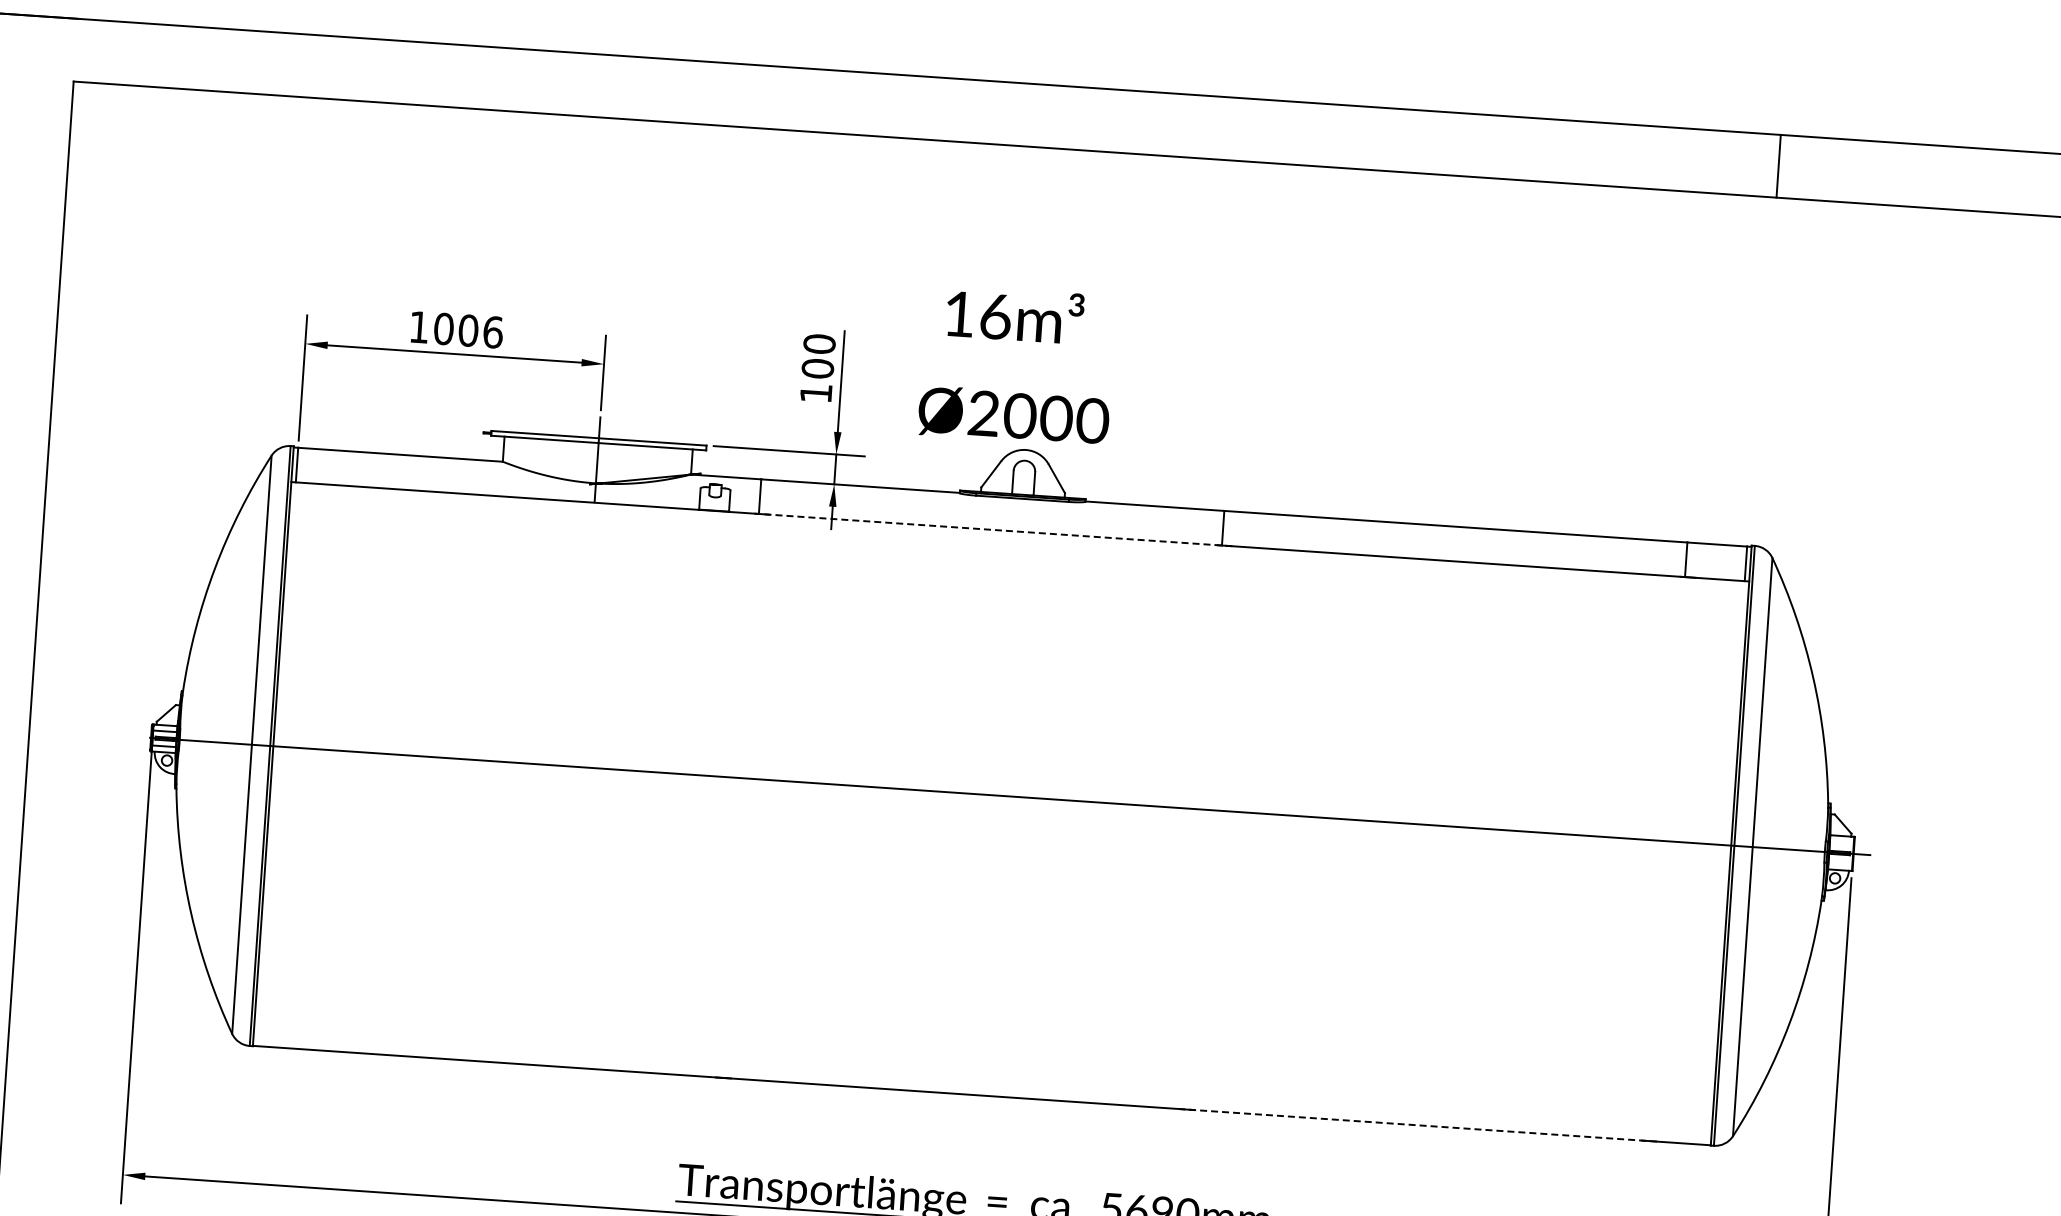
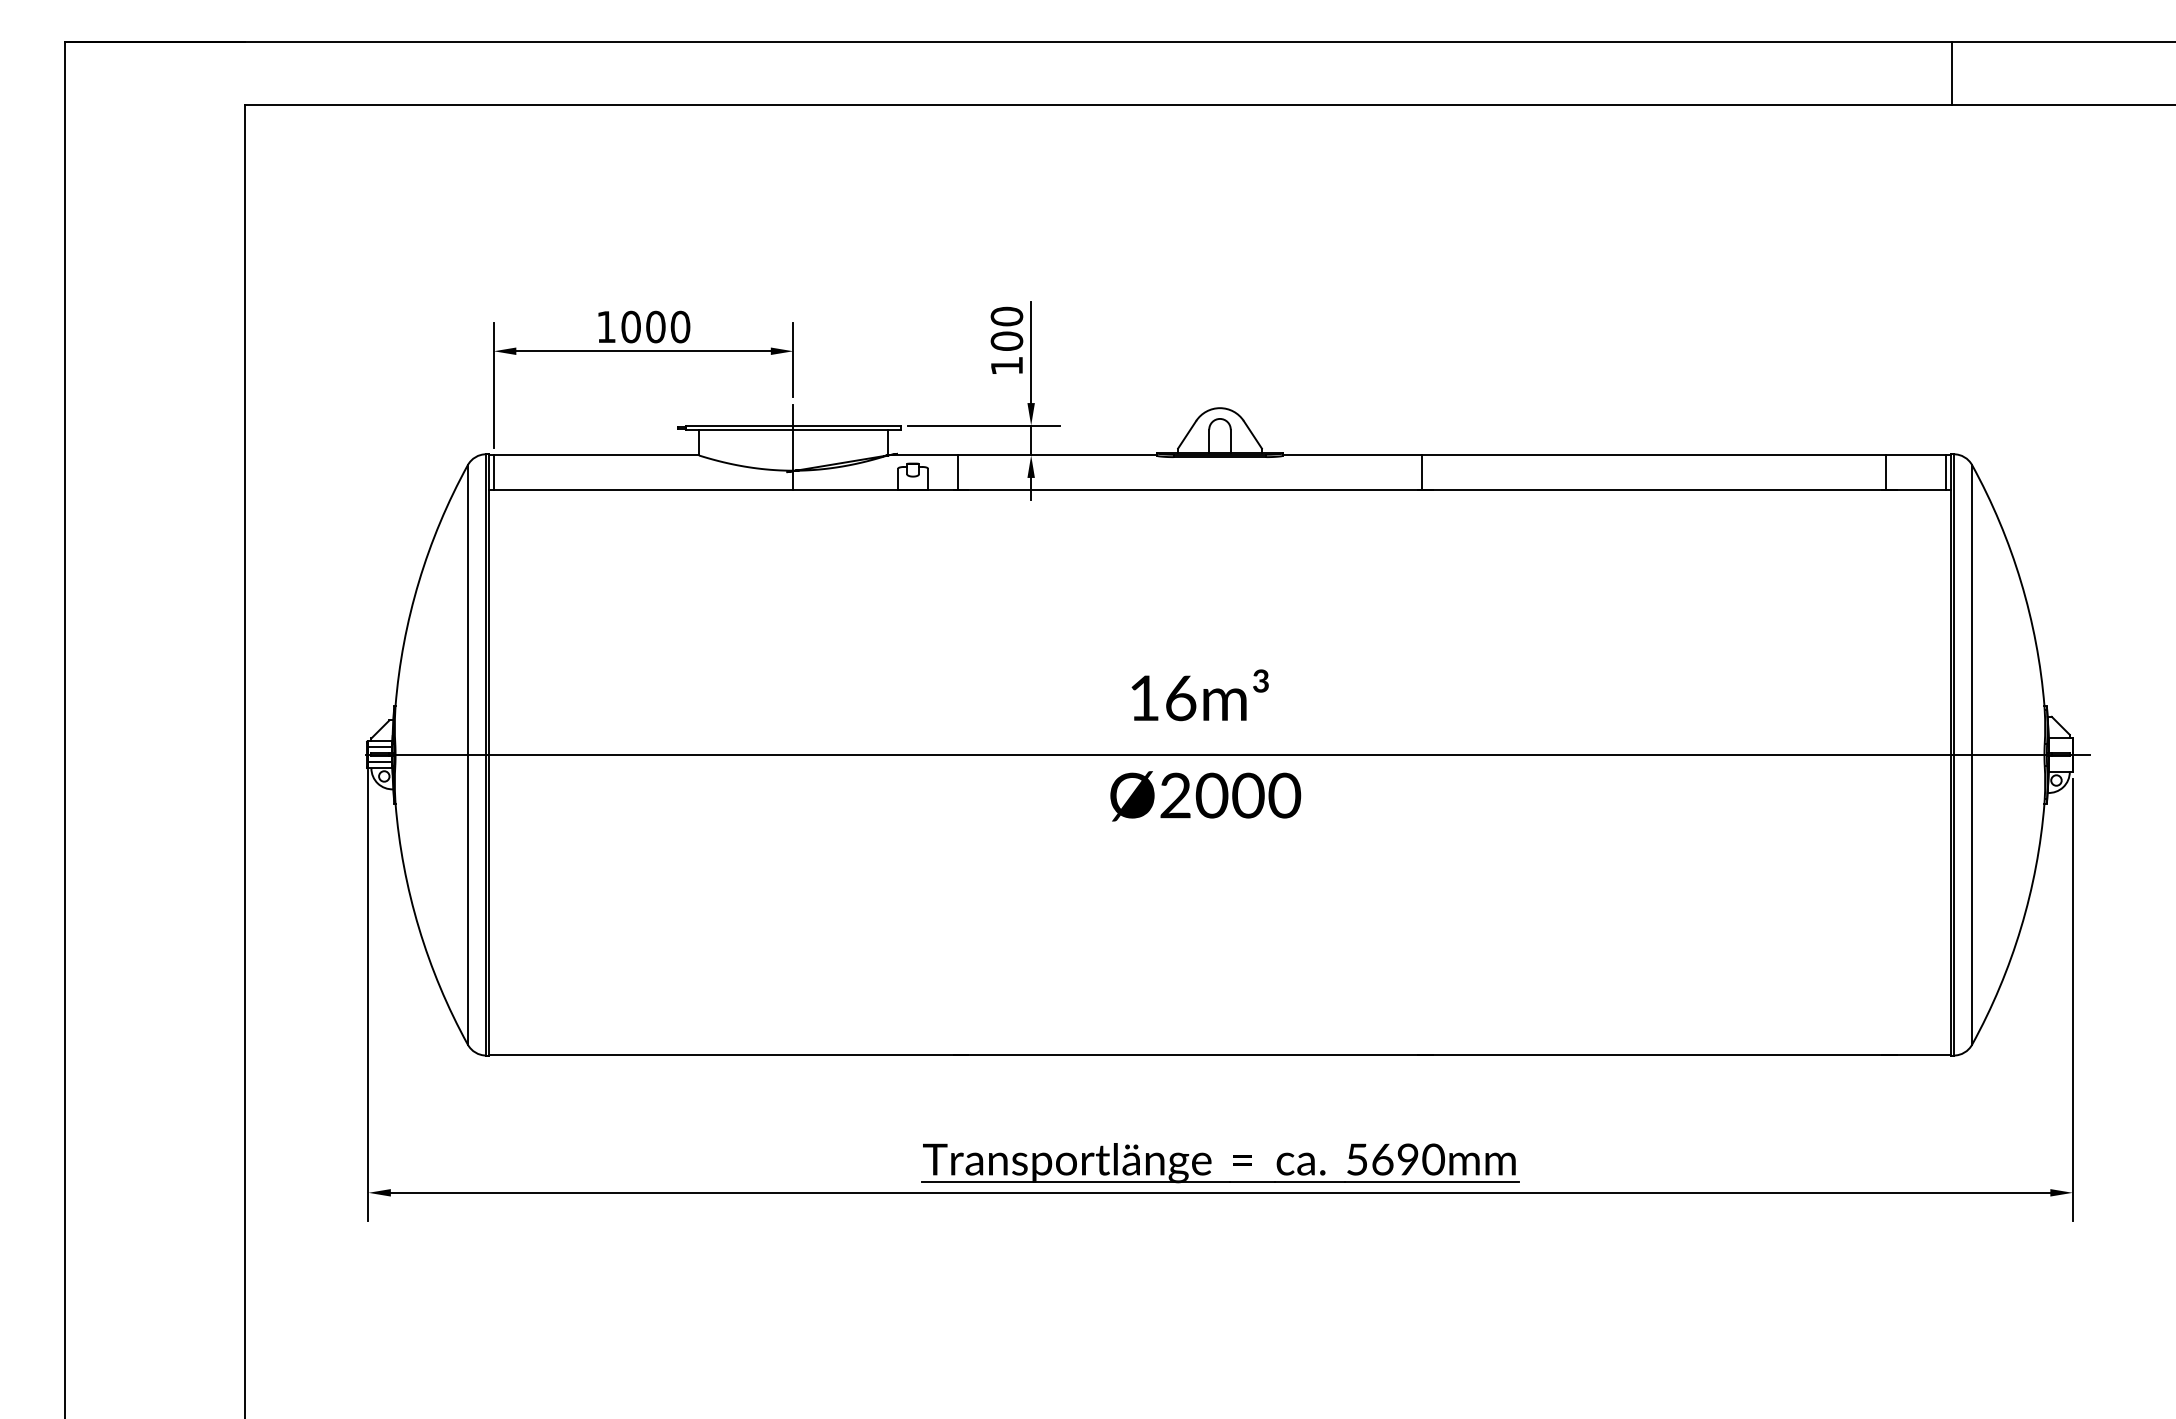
text: (493, 331) -> (680, 326), 1006 -> 1000
text: (1017, 365) -> (1205, 745), moved
line: (993, 530) -> (1193, 490), dashed -> solid
line: (1418, 1125) -> (1657, 1055), dashed -> solid

